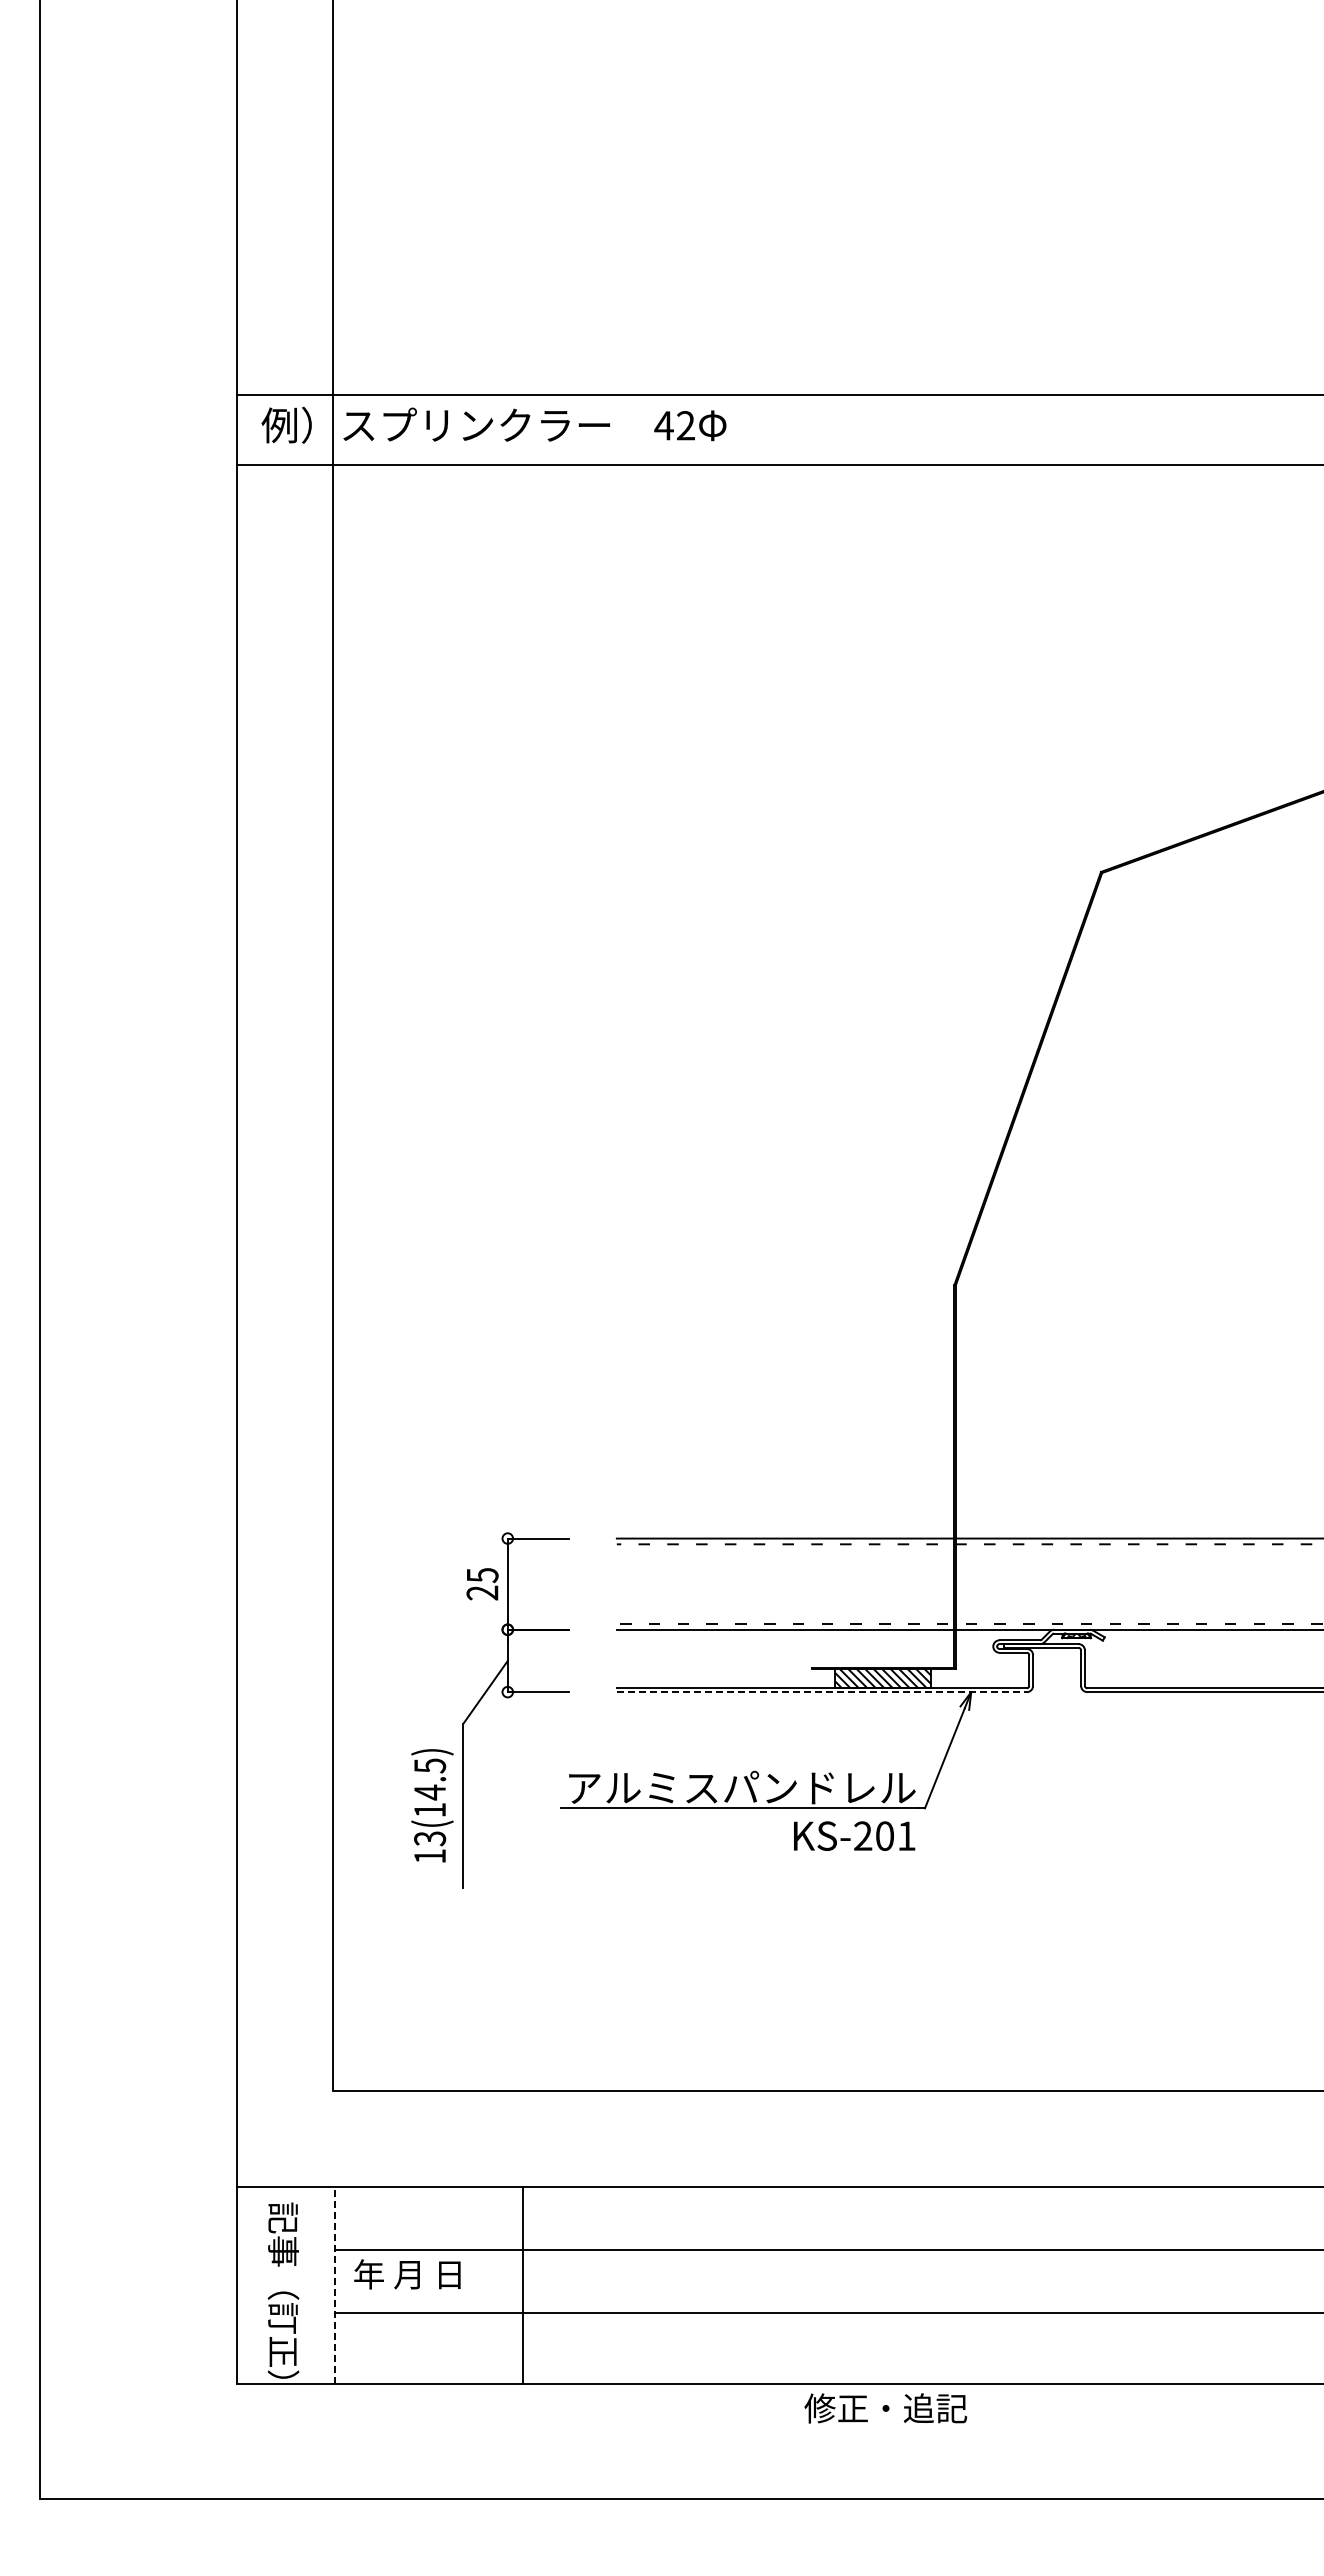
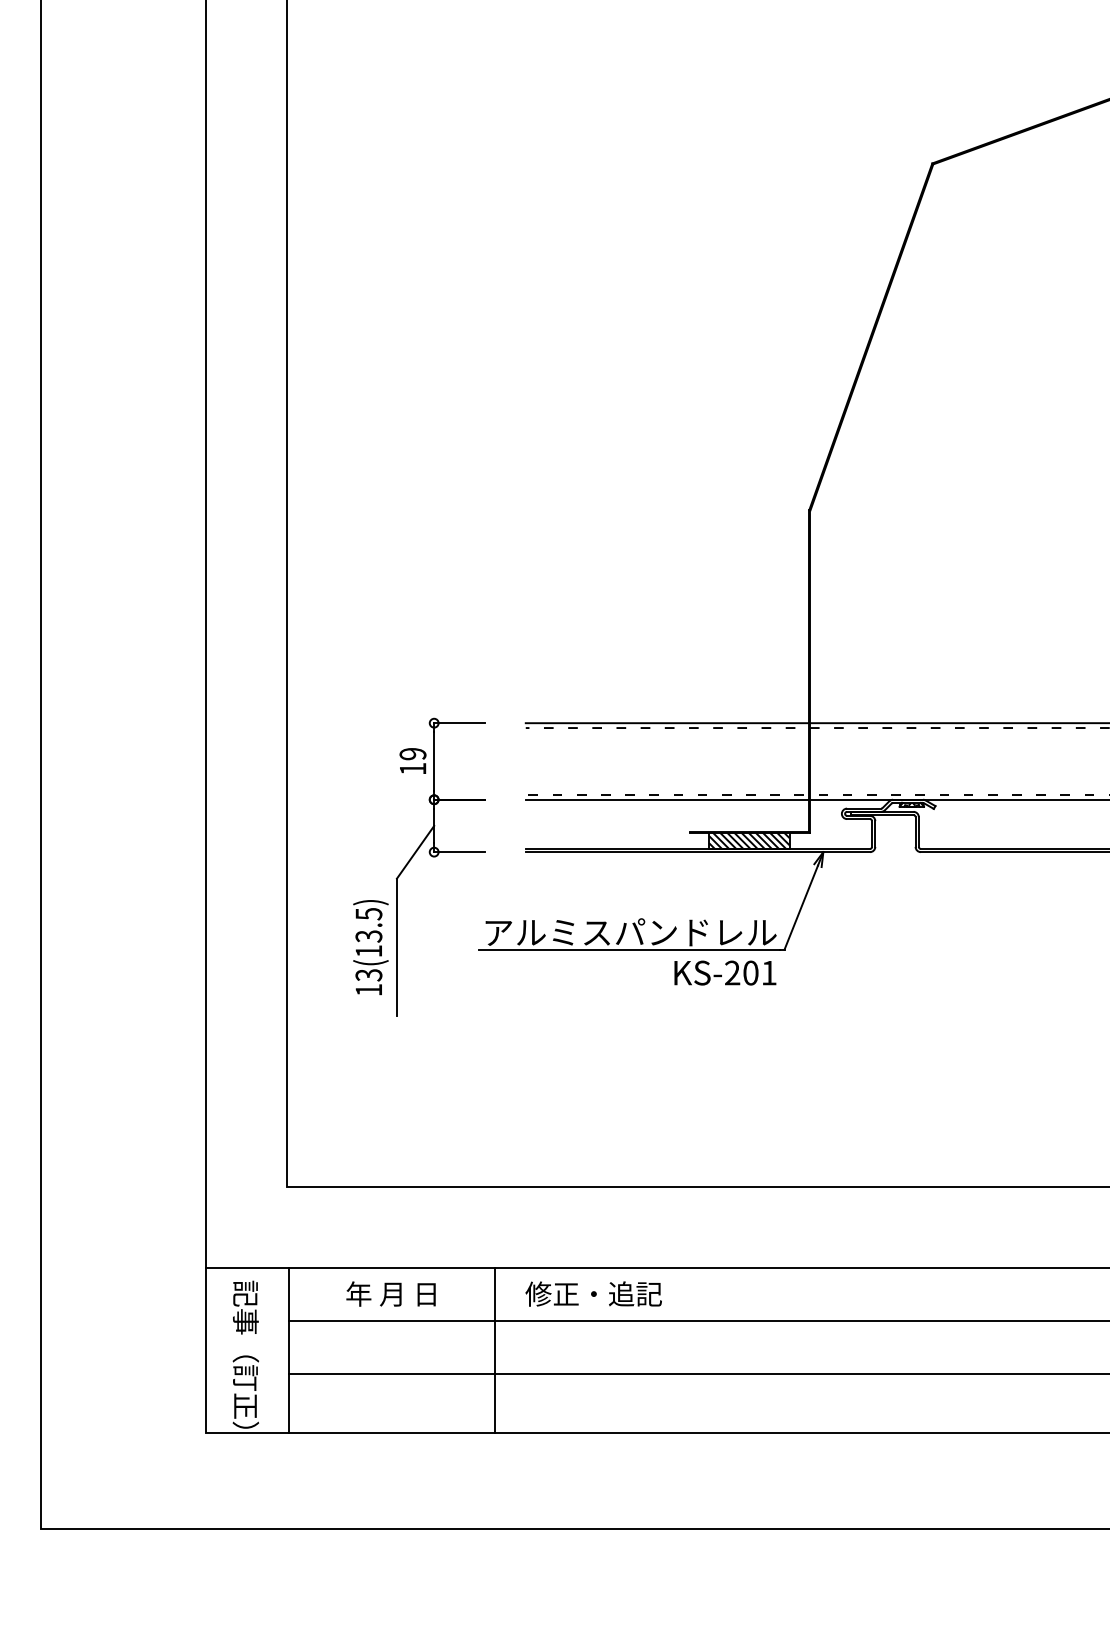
text: (482, 1584) -> (412, 761), 25 -> 19
line: (822, 1692) -> (698, 852), dashed -> solid
text: (430, 1792) -> (369, 936), 13(14.5) -> 13(13.5)
text: (407, 2274) -> (391, 1294), moved
line: (334, 2284) -> (288, 1349), dashed -> solid
line: (523, 2285) -> (495, 1350), moved
text: (885, 2408) -> (593, 1294), moved

